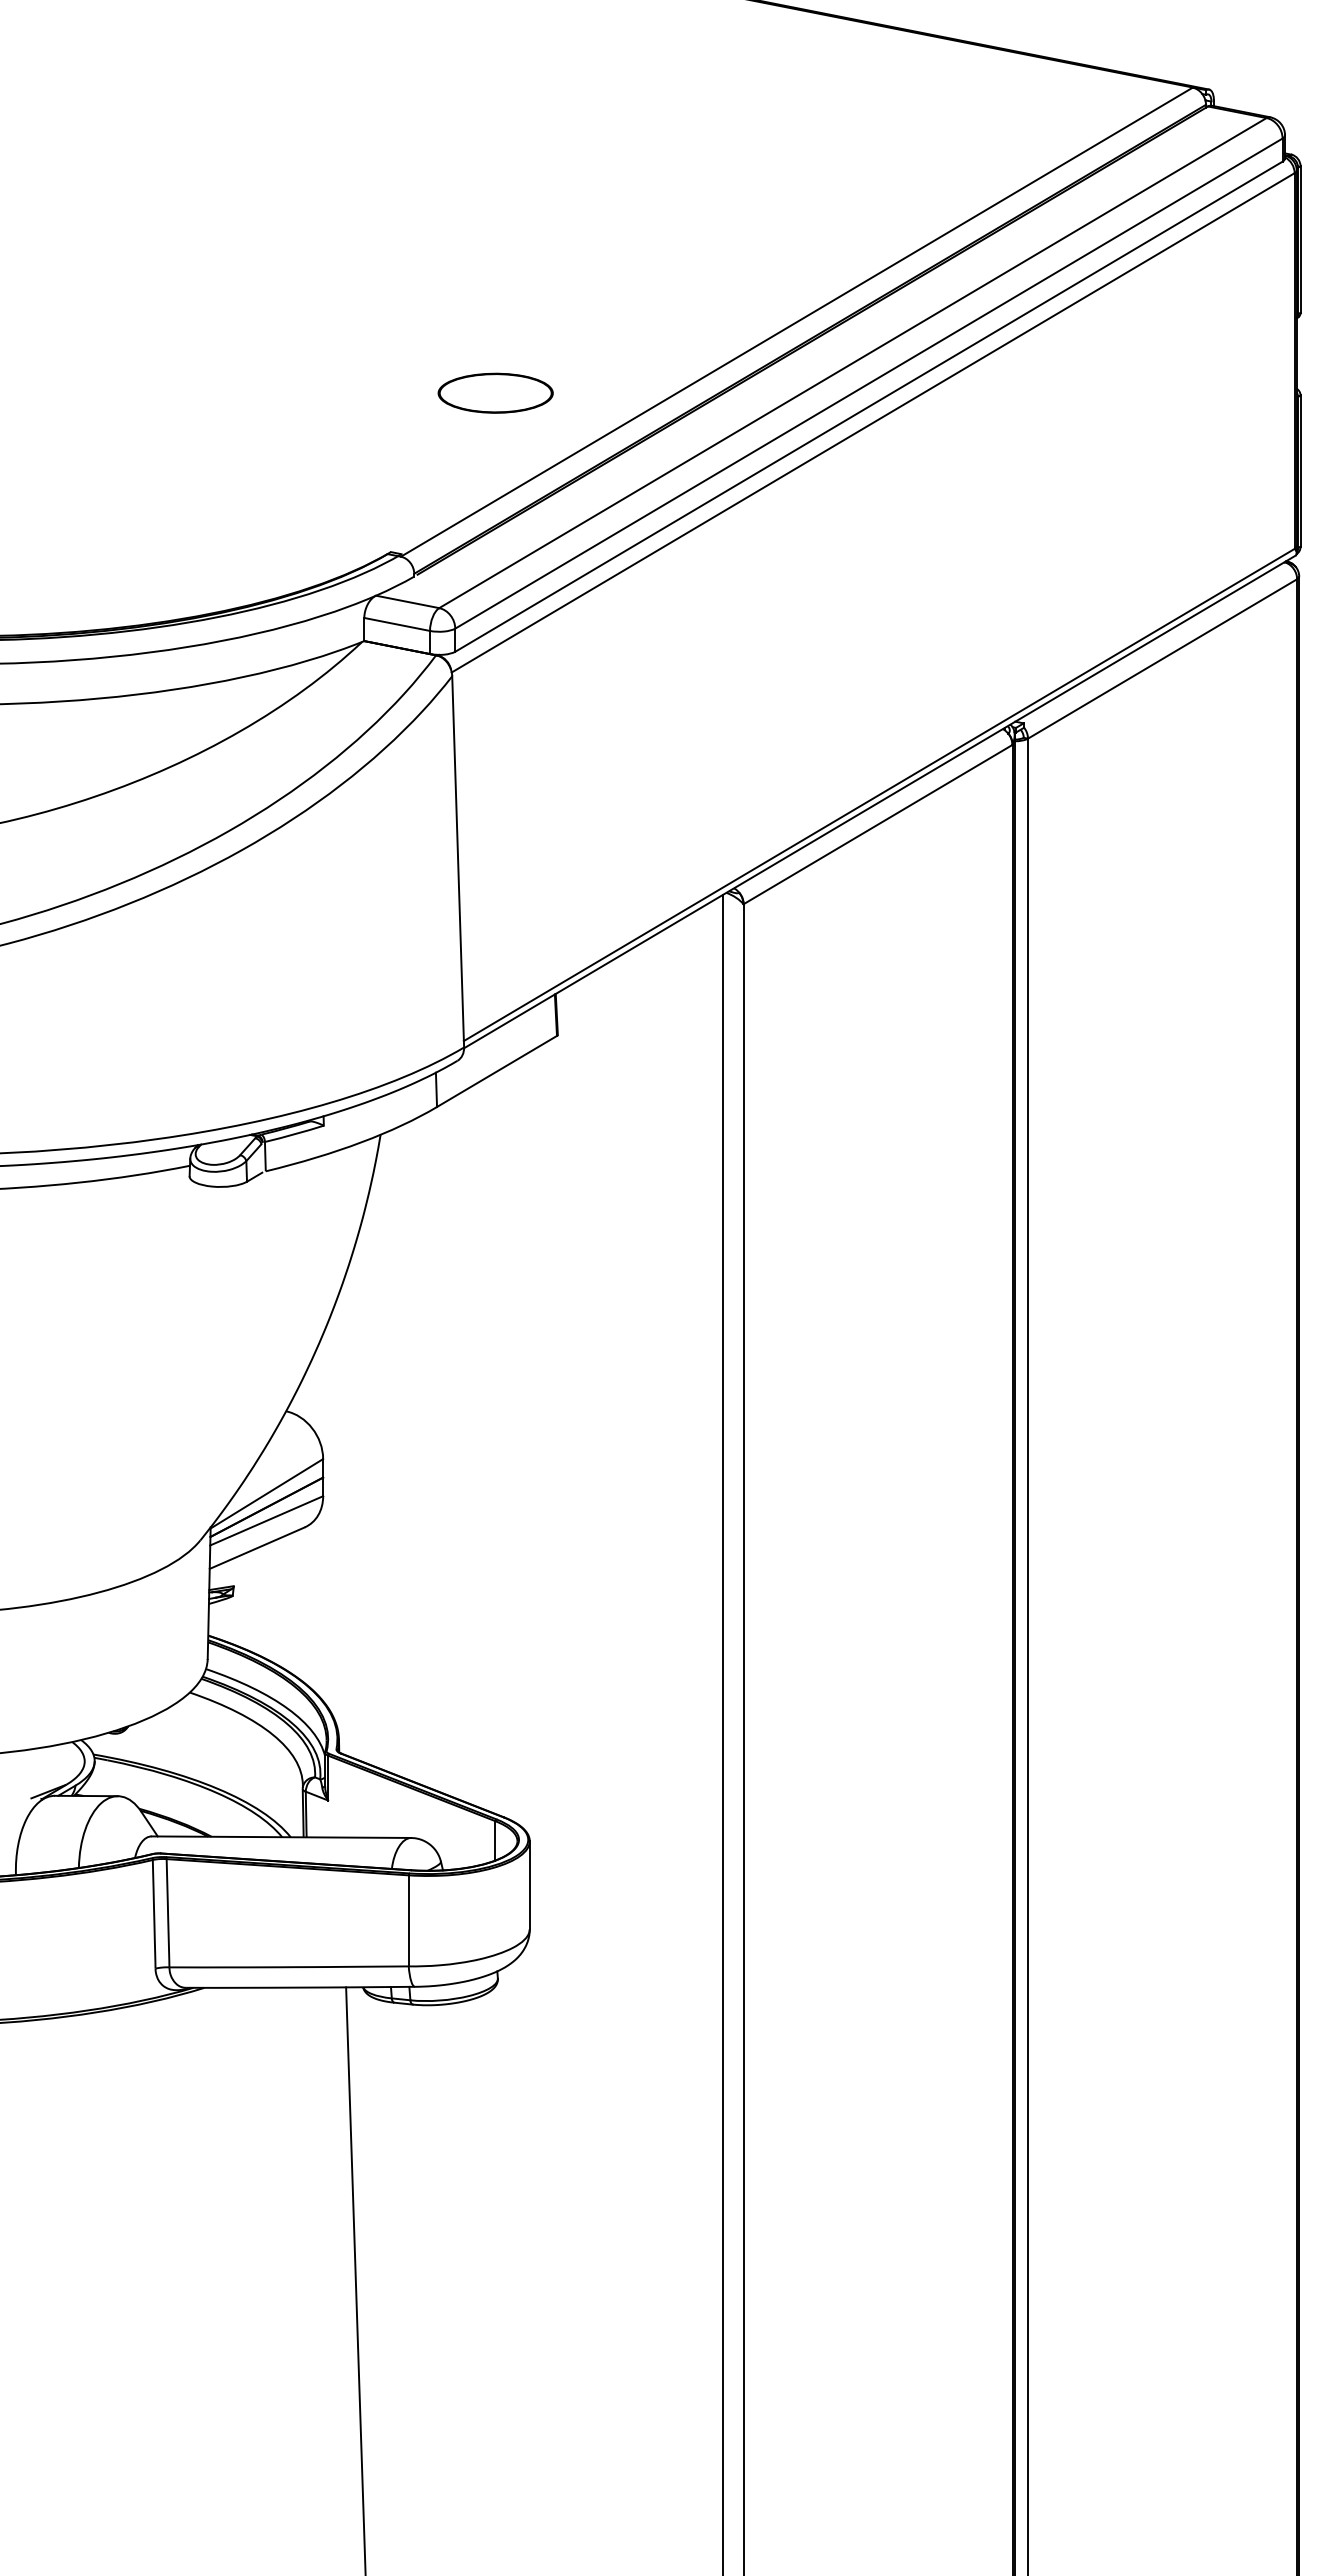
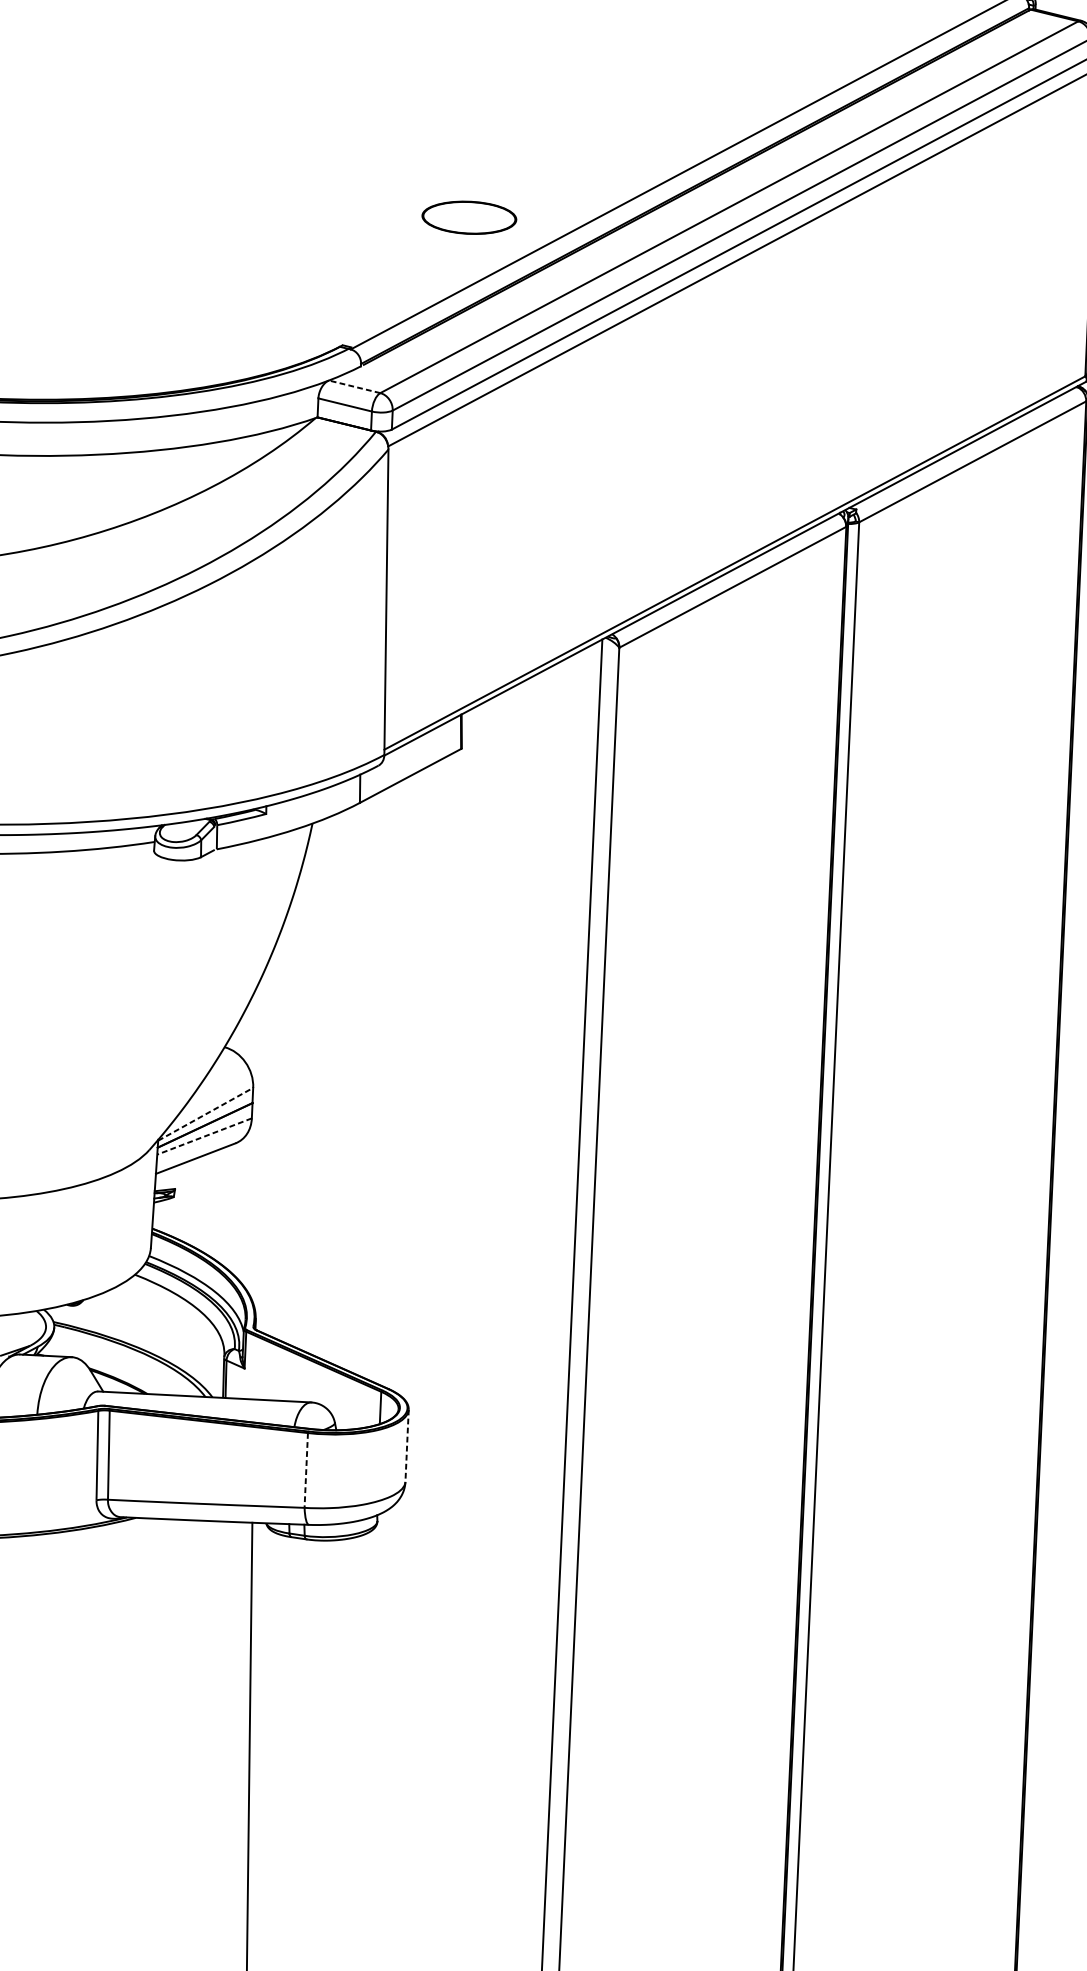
part: (495, 392) -> (469, 217), moved
line: (407, 601) -> (354, 386), solid -> dashed
line: (267, 1493) -> (206, 1114), solid -> dashed
line: (266, 1520) -> (204, 1136), solid -> dashed
line: (529, 1885) -> (406, 1445), solid -> dashed
line: (408, 1920) -> (306, 1470), solid -> dashed

